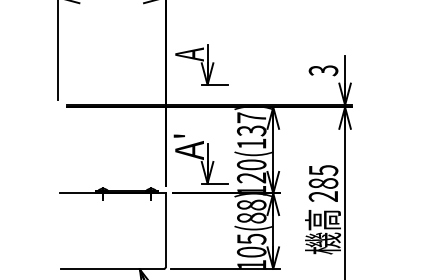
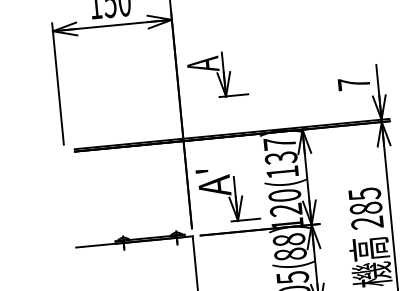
part: (201, 64) -> (217, 74), moved
text: (323, 70) -> (354, 83), 3 -> 7

